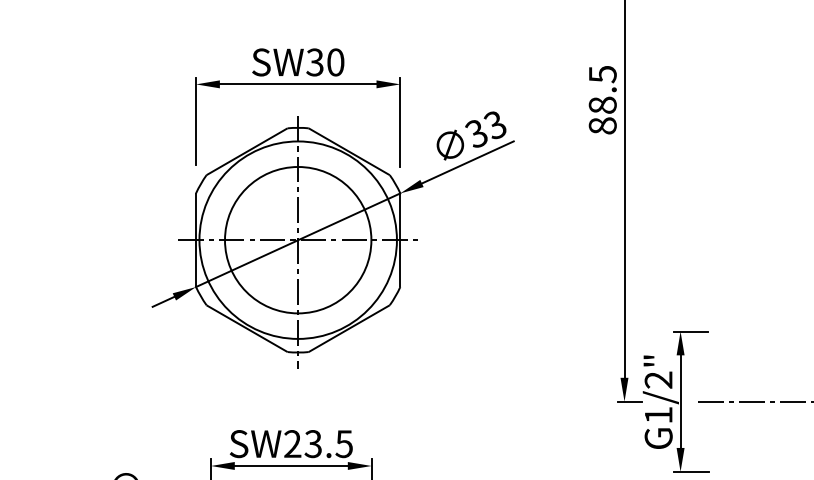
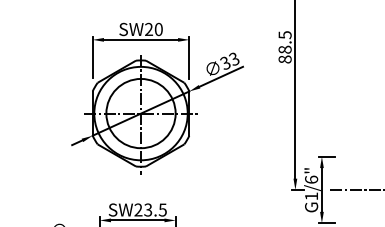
text: (316, 62) -> (149, 29), SW30 -> SW20
text: (658, 379) -> (311, 179), G1/2" -> G1/6"

